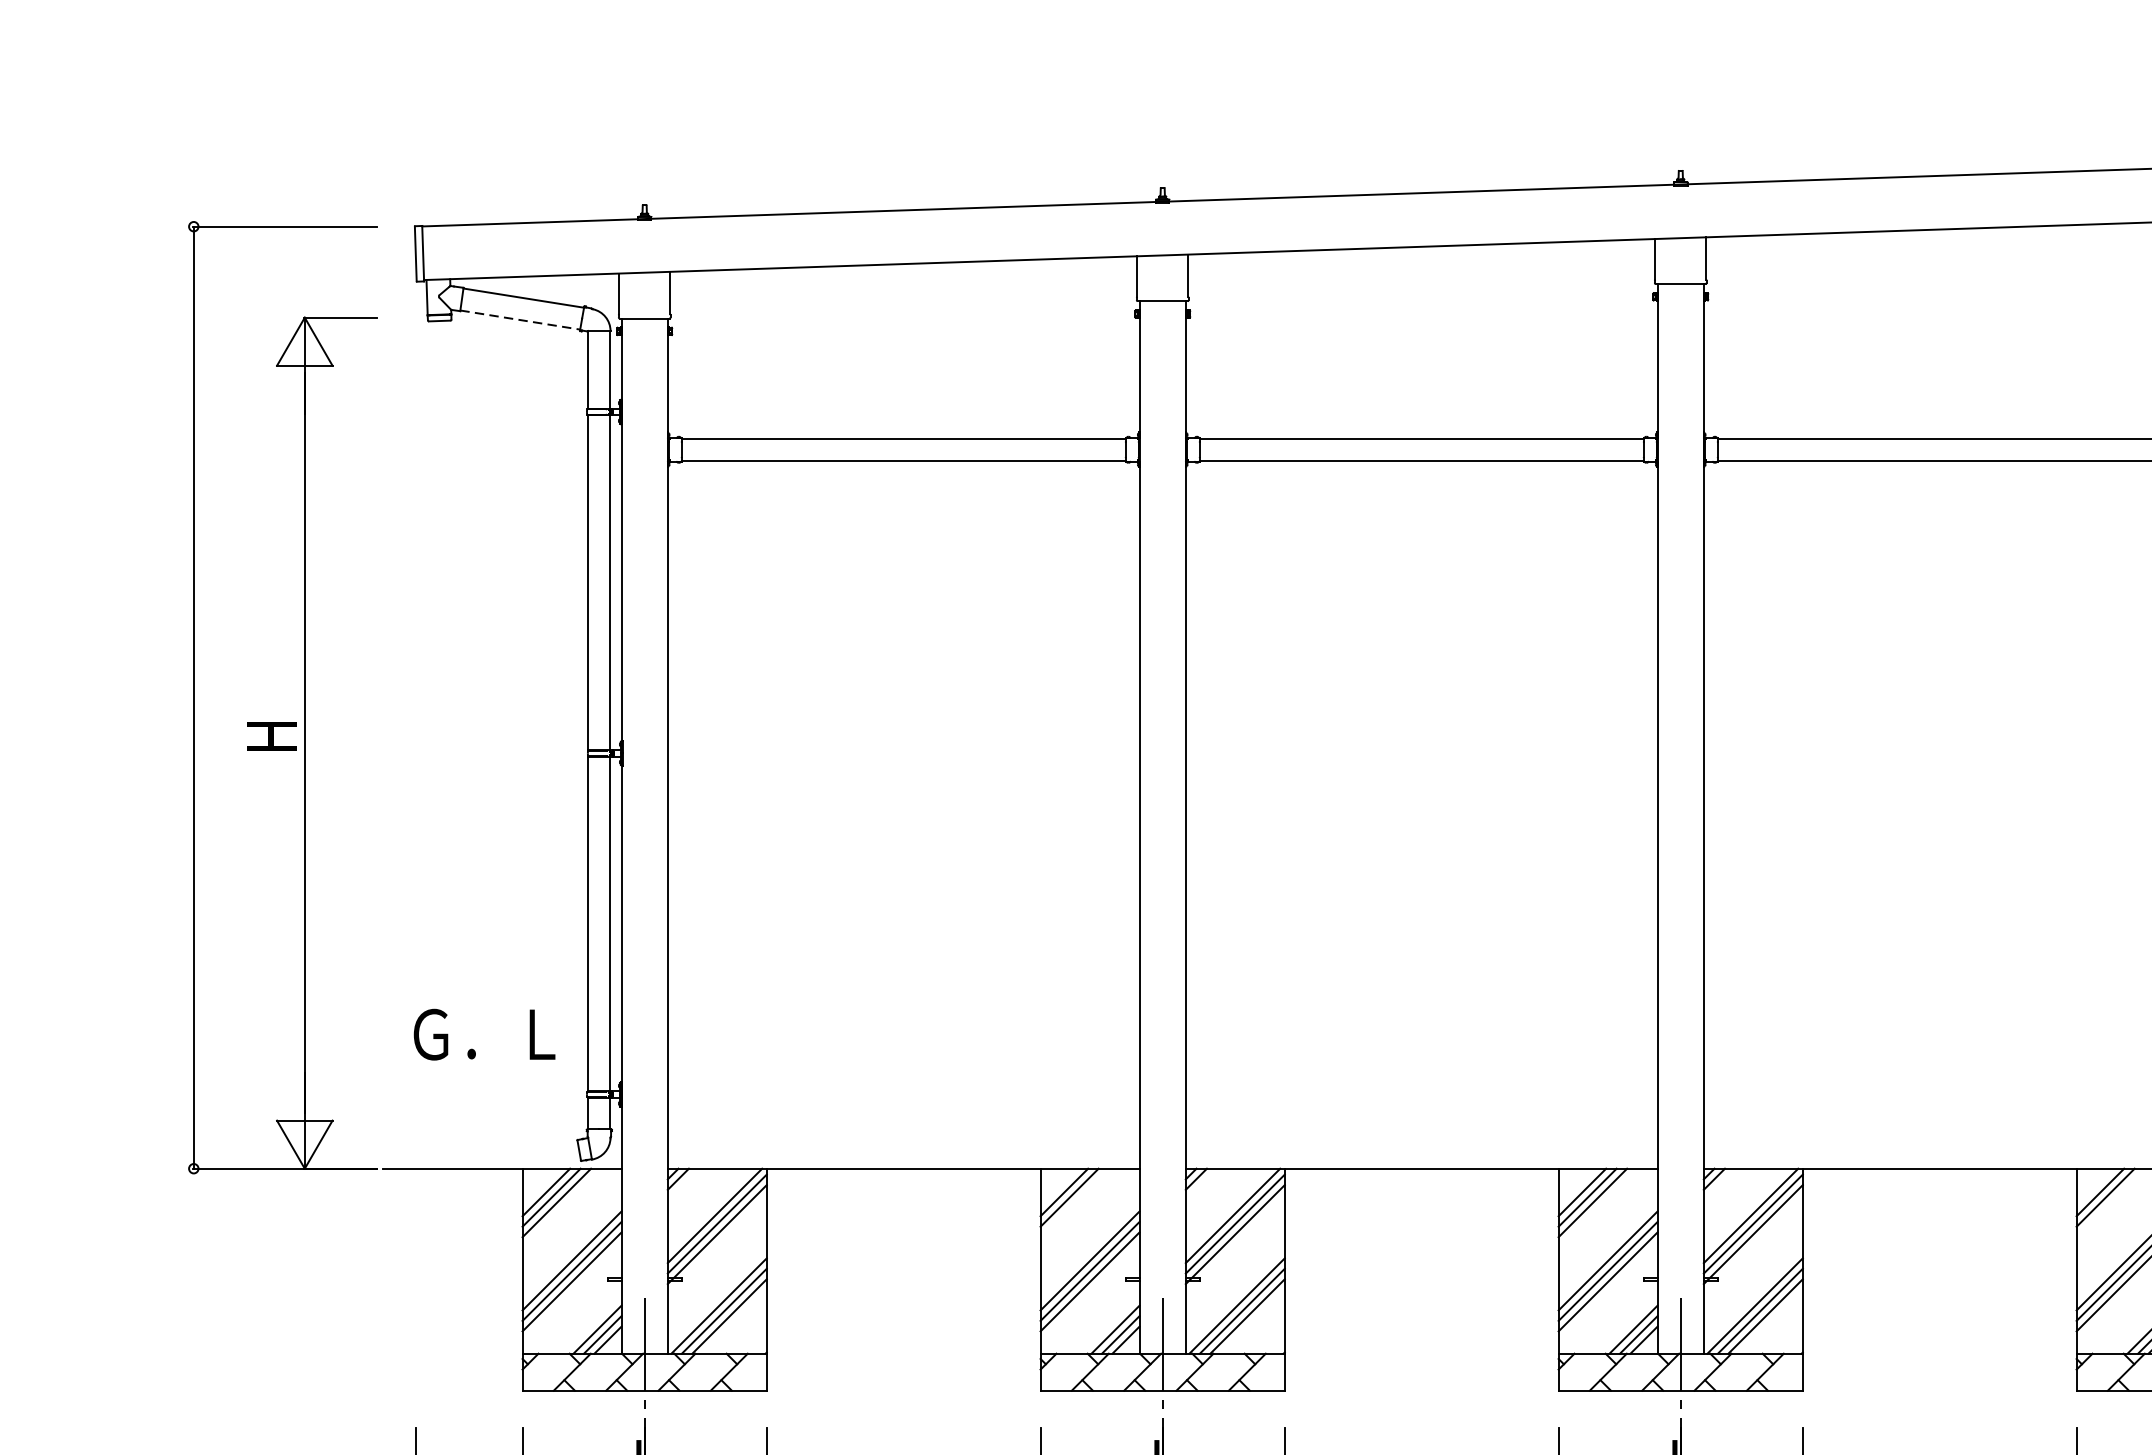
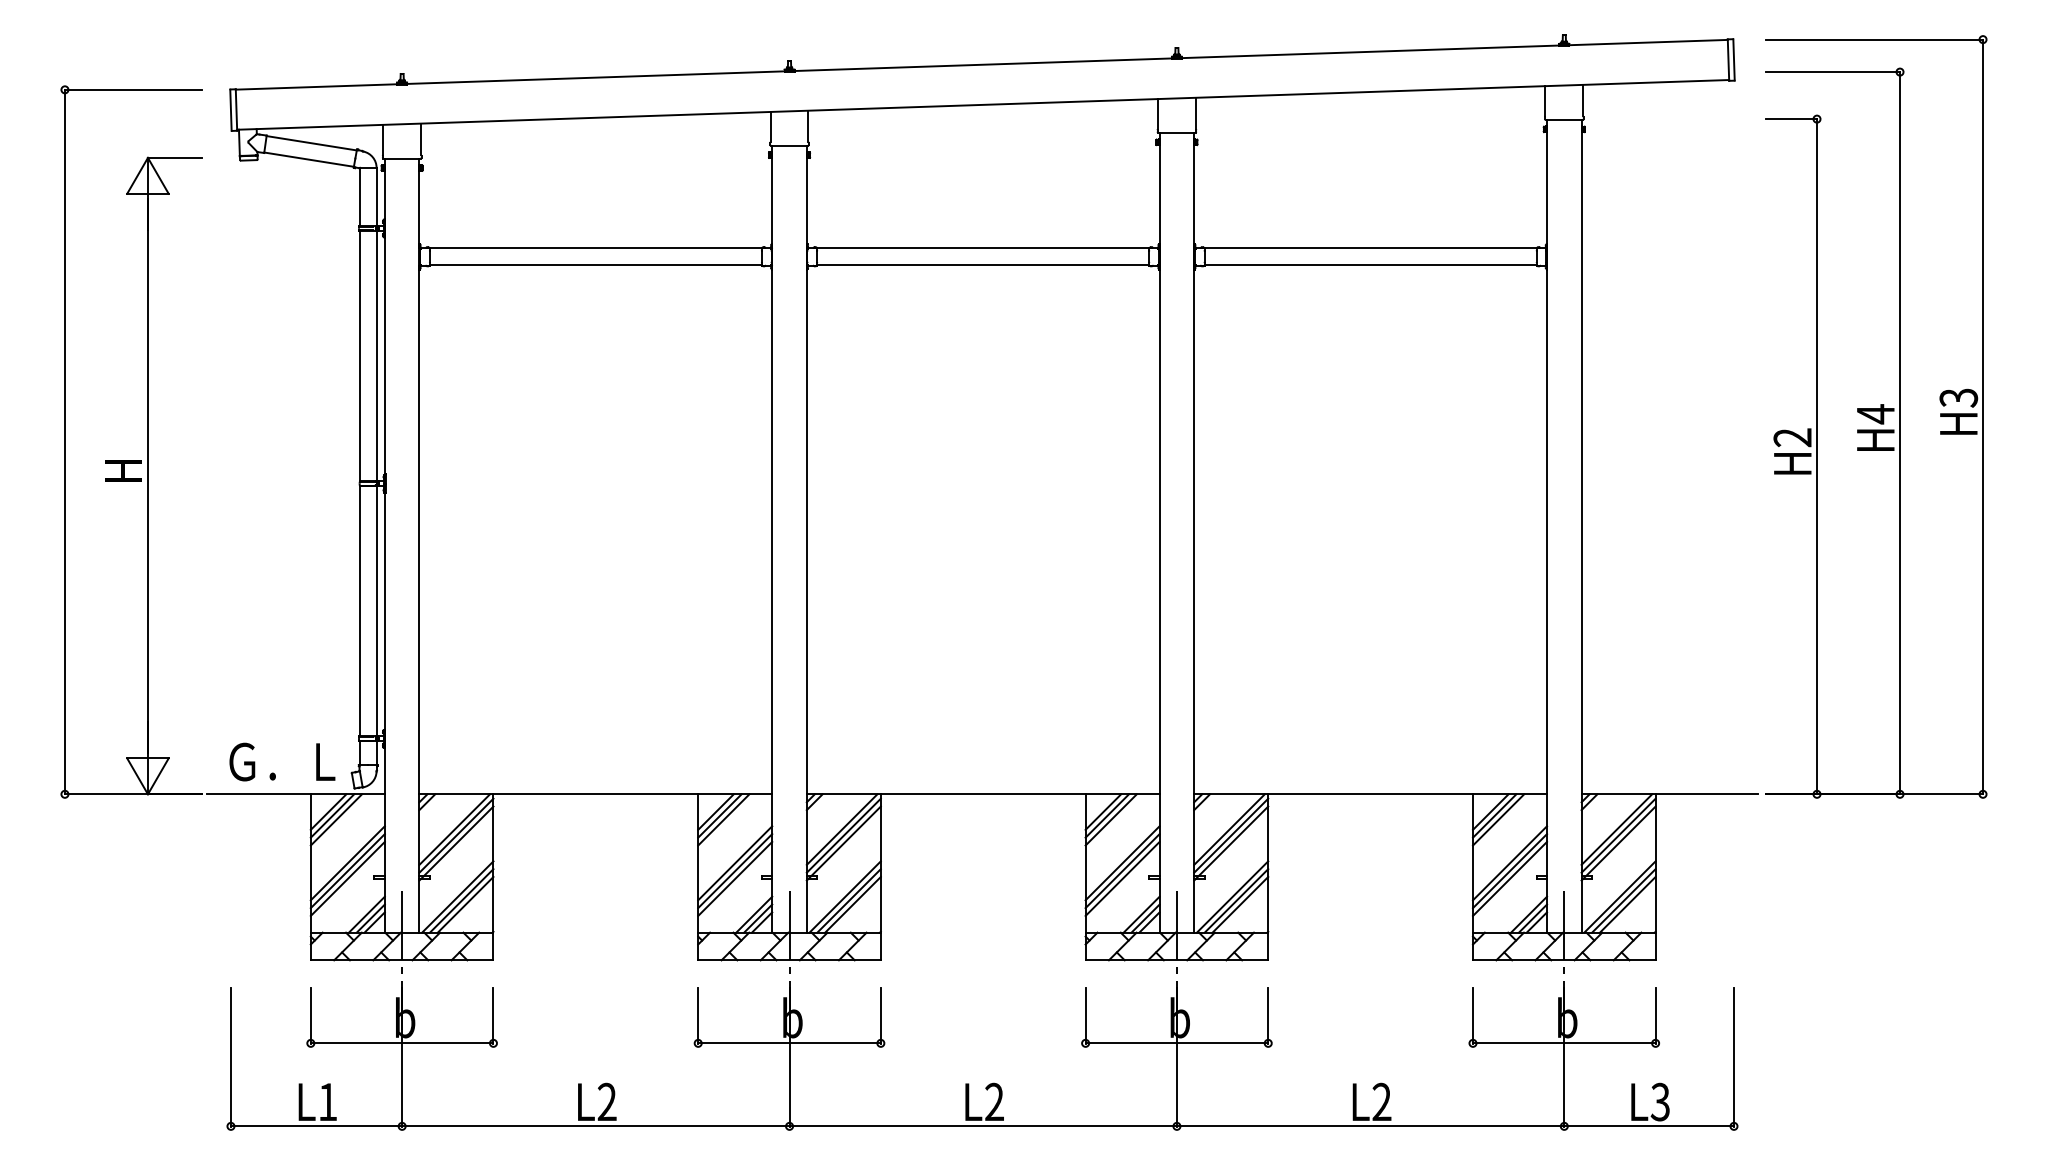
line: (520, 319) -> (309, 159), dashed -> solid
text: (484, 1033) -> (282, 761), moved
line: (1074, 1202) -> (723, 819), added
line: (2110, 1202) -> (1498, 819), added

